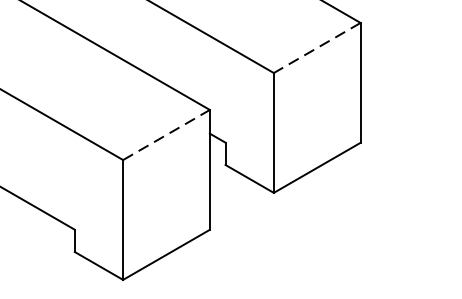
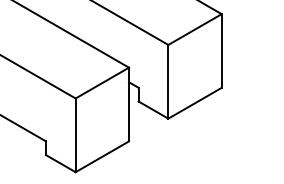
line: (317, 47) -> (195, 29), dashed -> solid
line: (166, 135) -> (102, 83), dashed -> solid

